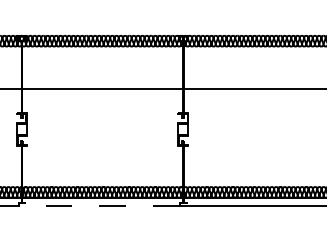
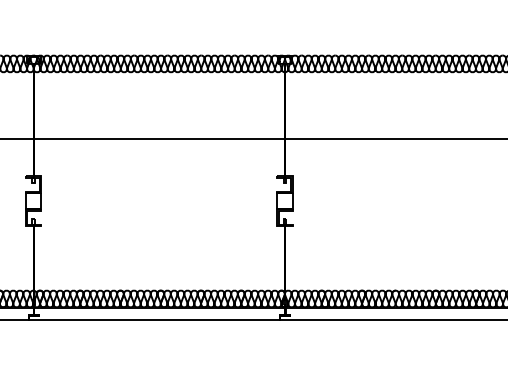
line: (99, 206) -> (154, 320), dashed -> solid

